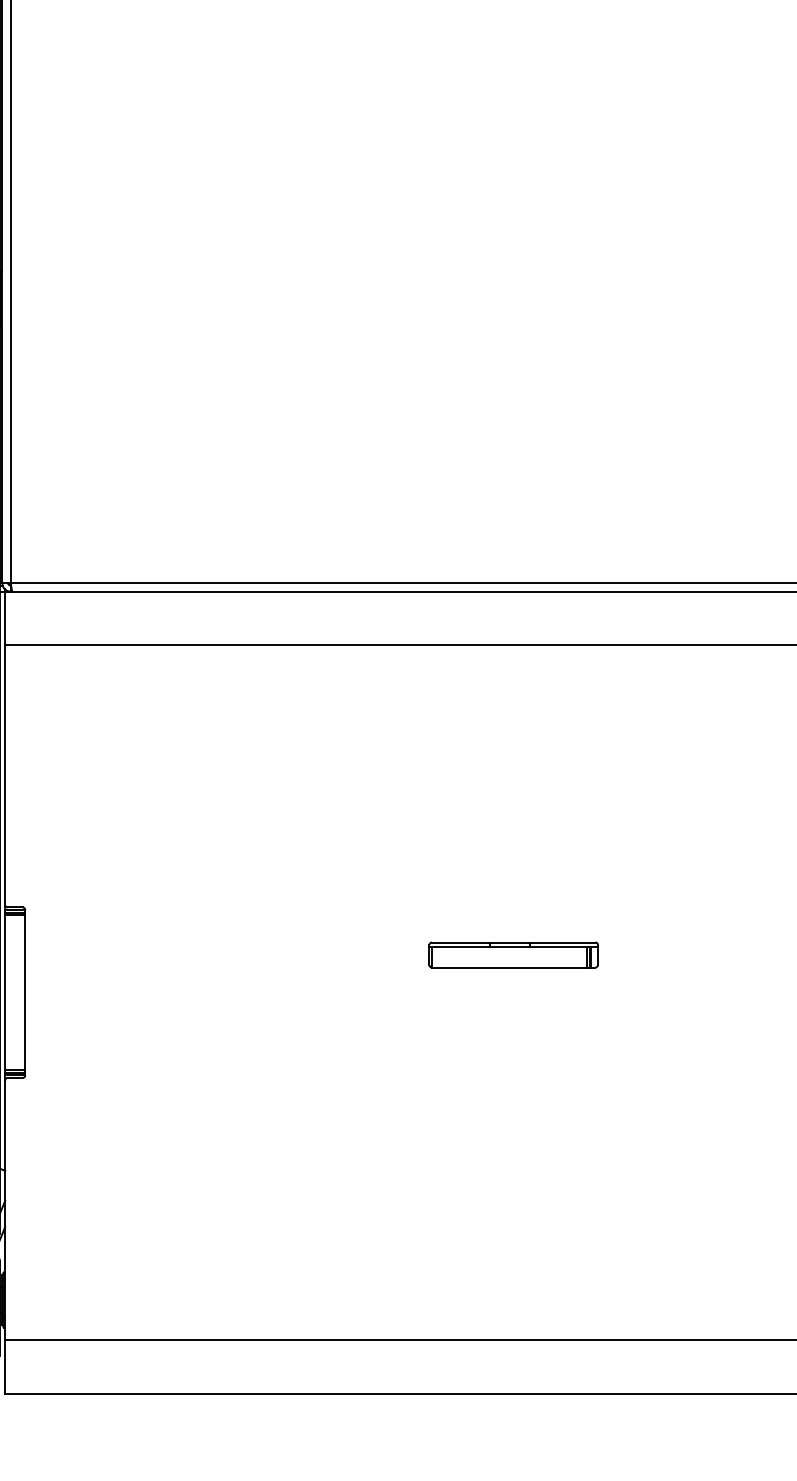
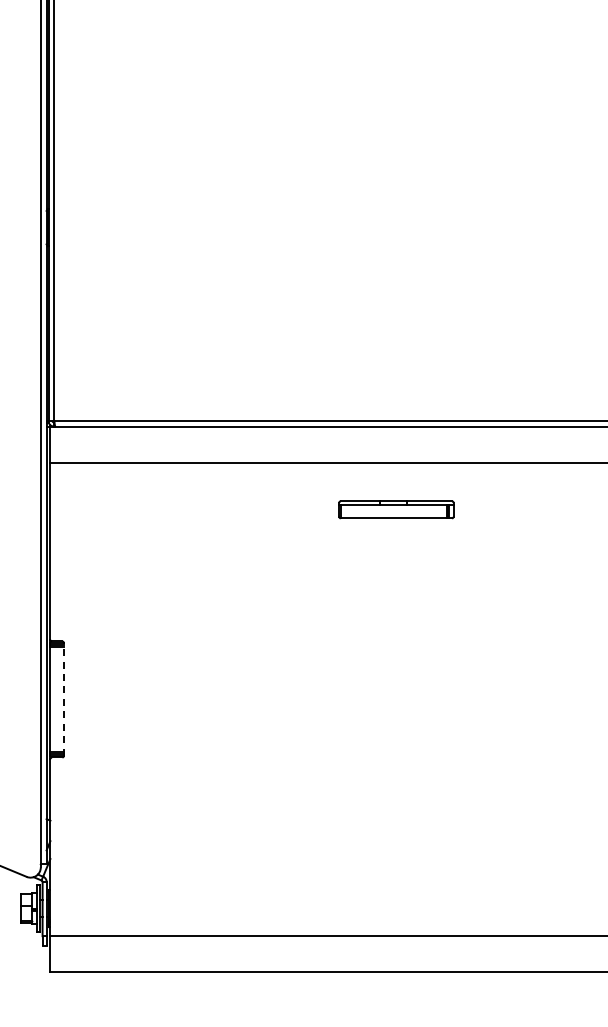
part: (513, 954) -> (396, 509), moved
line: (25, 991) -> (64, 698), solid -> dashed

